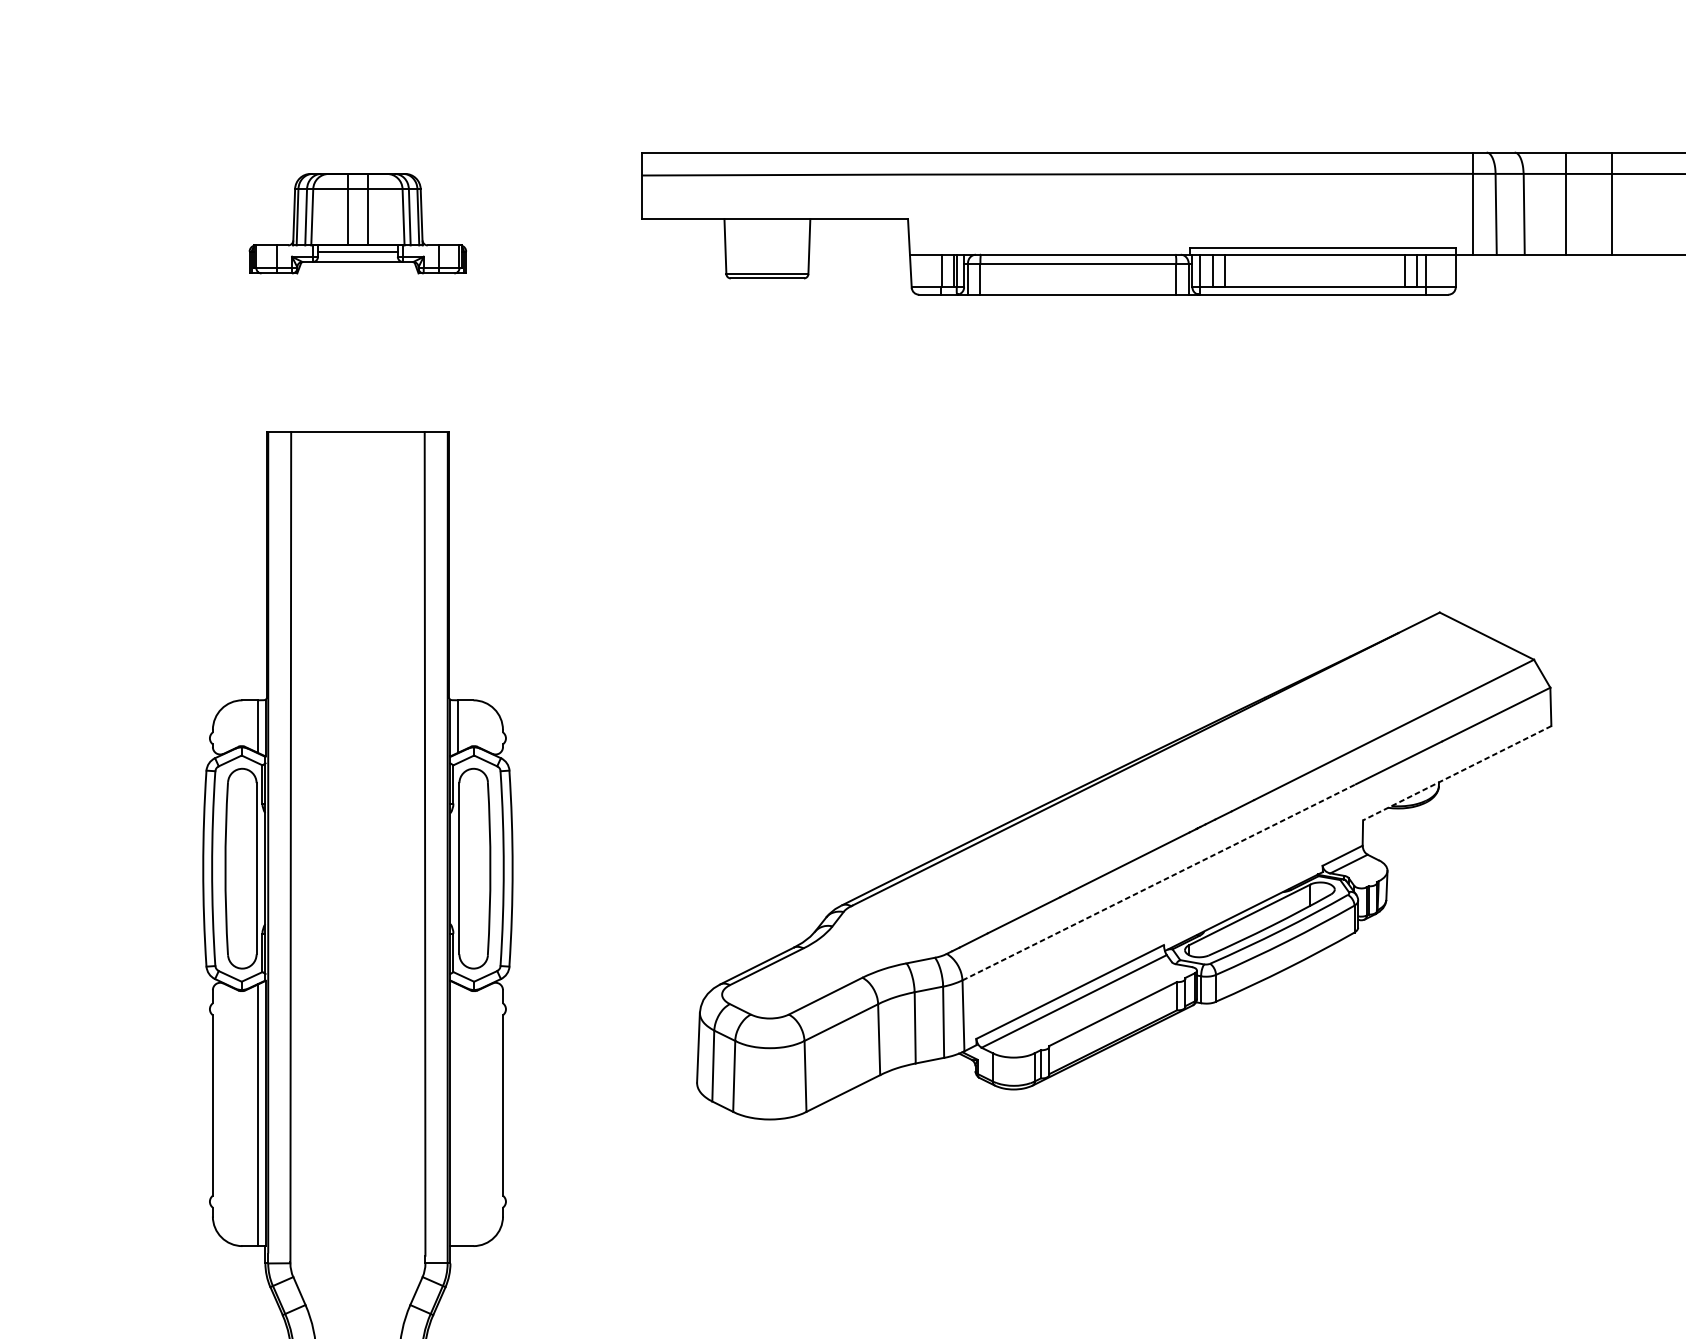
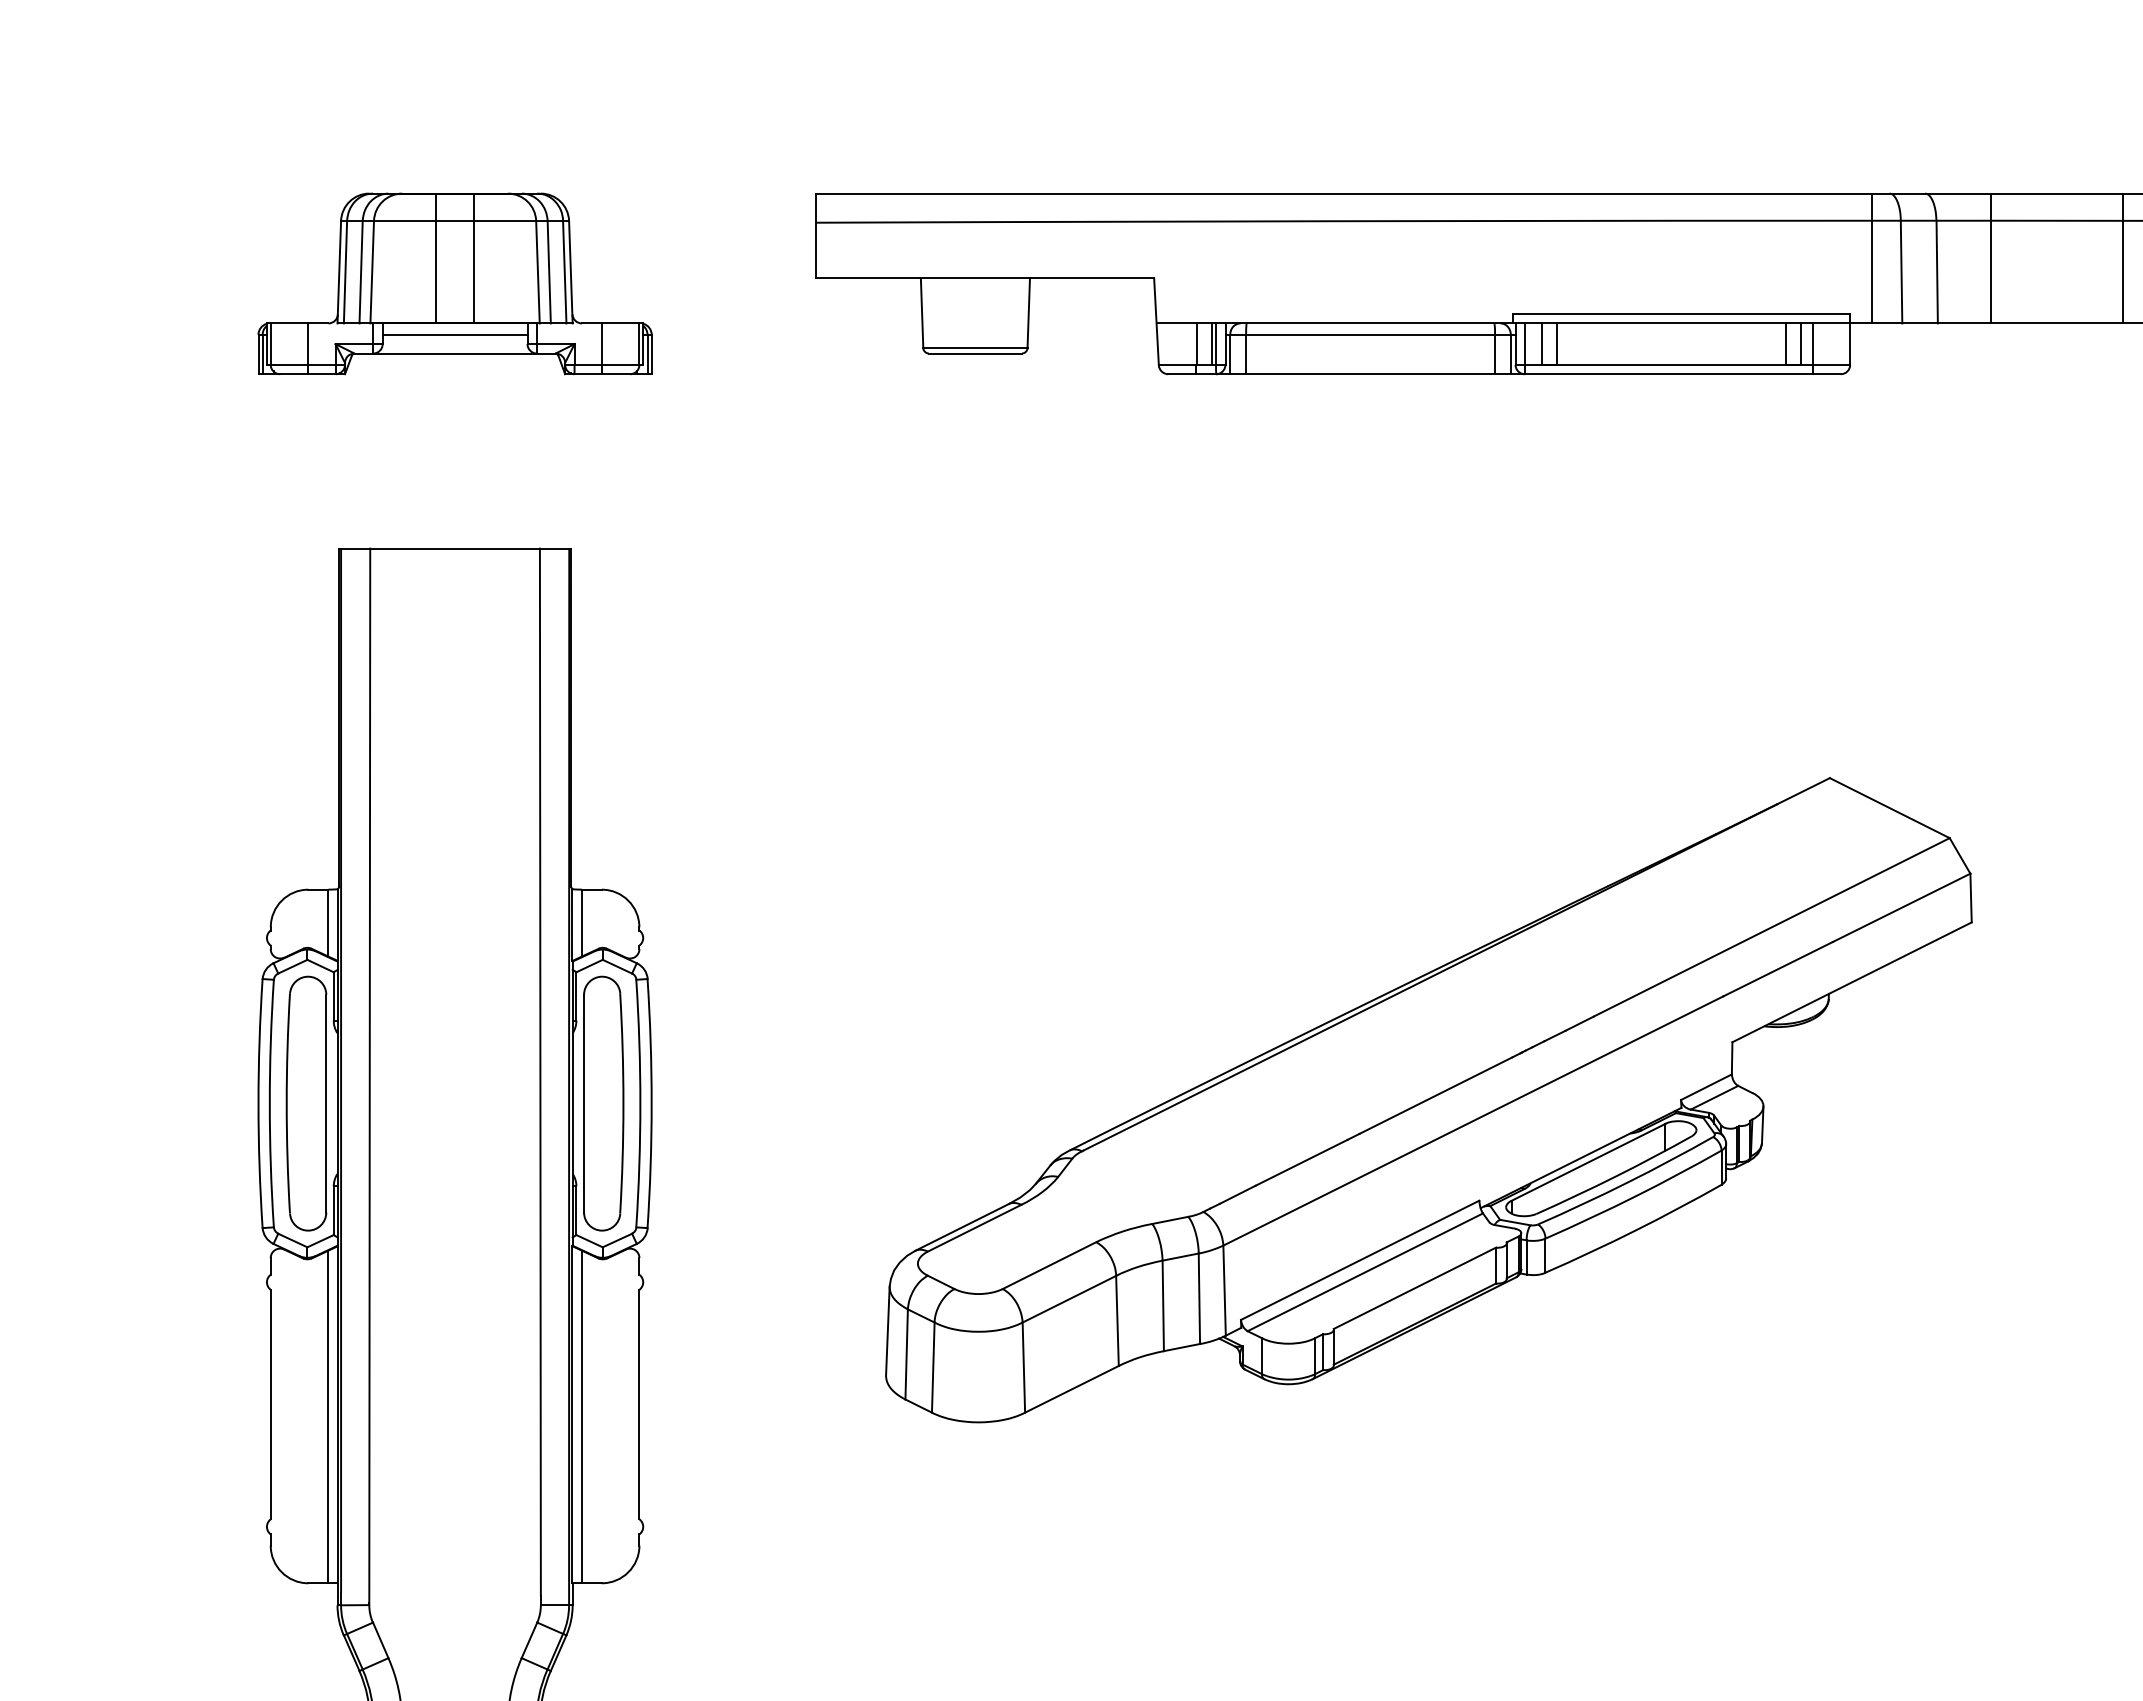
line: (1611, 203) -> (2122, 258), moved
part: (357, 223) -> (454, 283), size x1.43
line: (1457, 773) -> (1852, 982), dashed -> solid
line: (1159, 881) -> (1473, 1120), dashed -> solid
line: (457, 1114) -> (581, 1416), added

